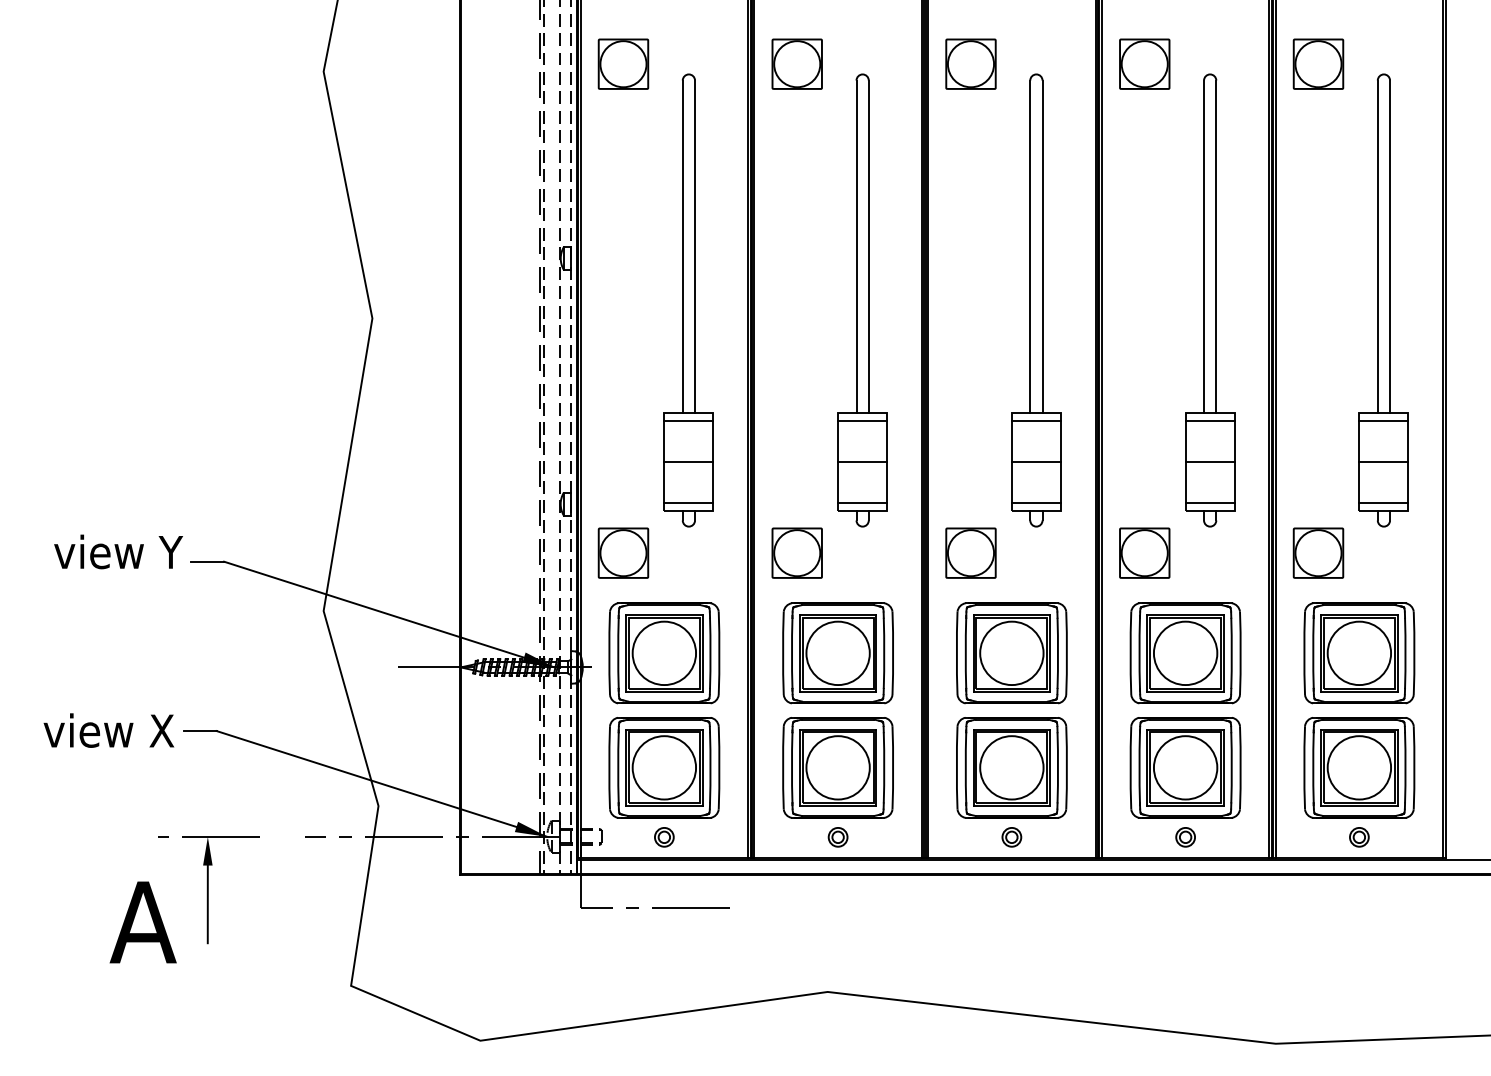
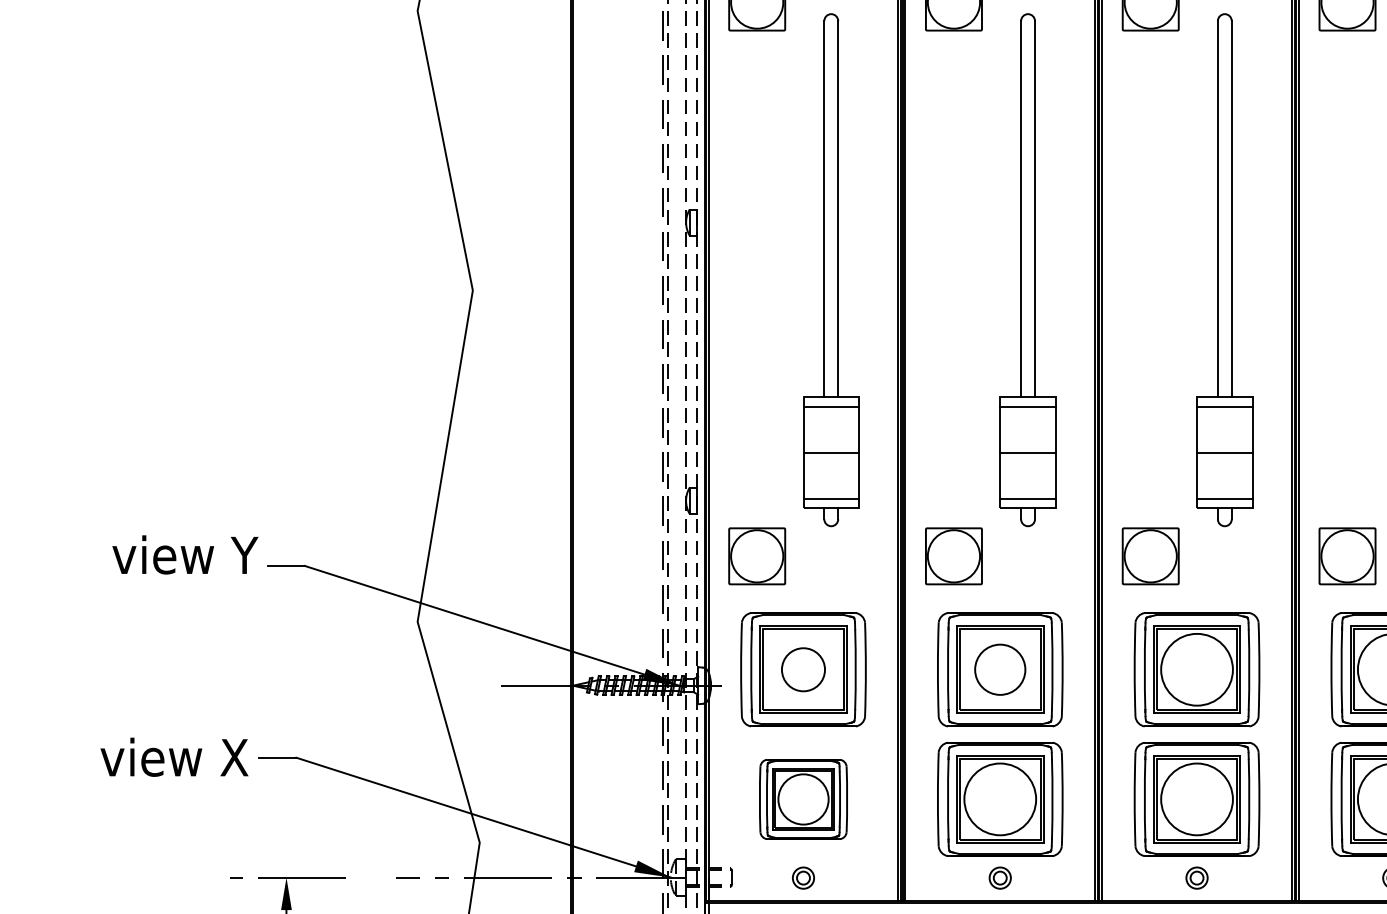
circle: (664, 653) -> (803, 669), size x0.6
circle: (837, 653) -> (999, 669), size x0.7
part: (664, 767) -> (803, 799), size x0.7

